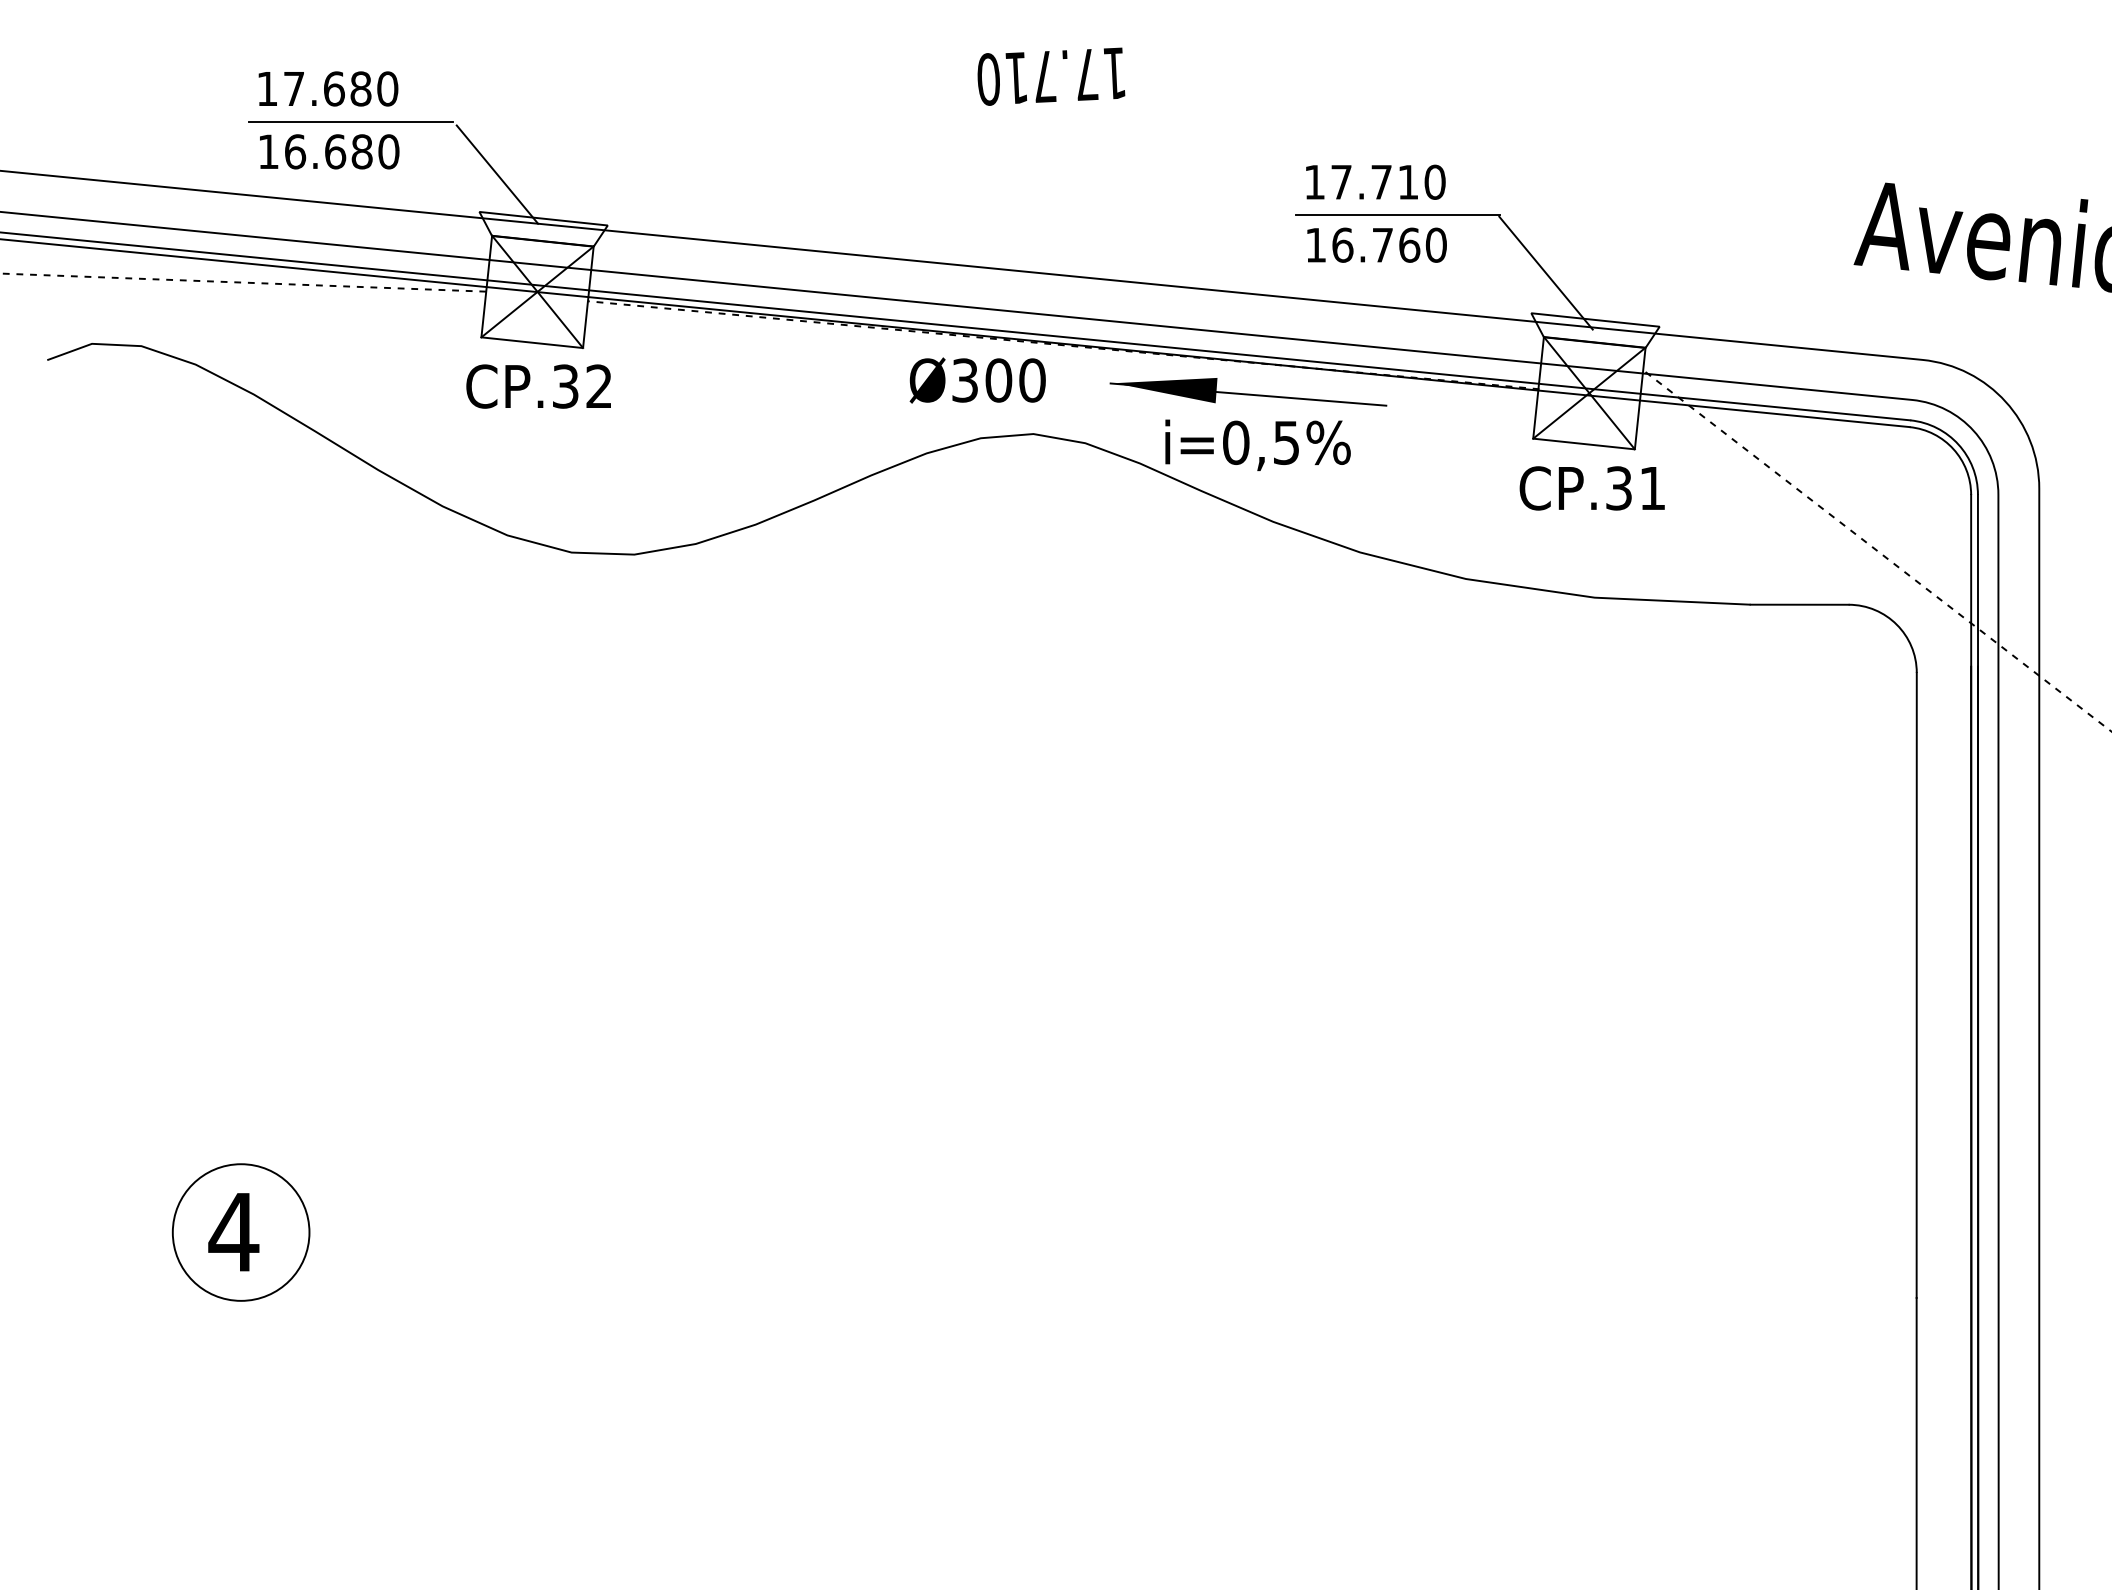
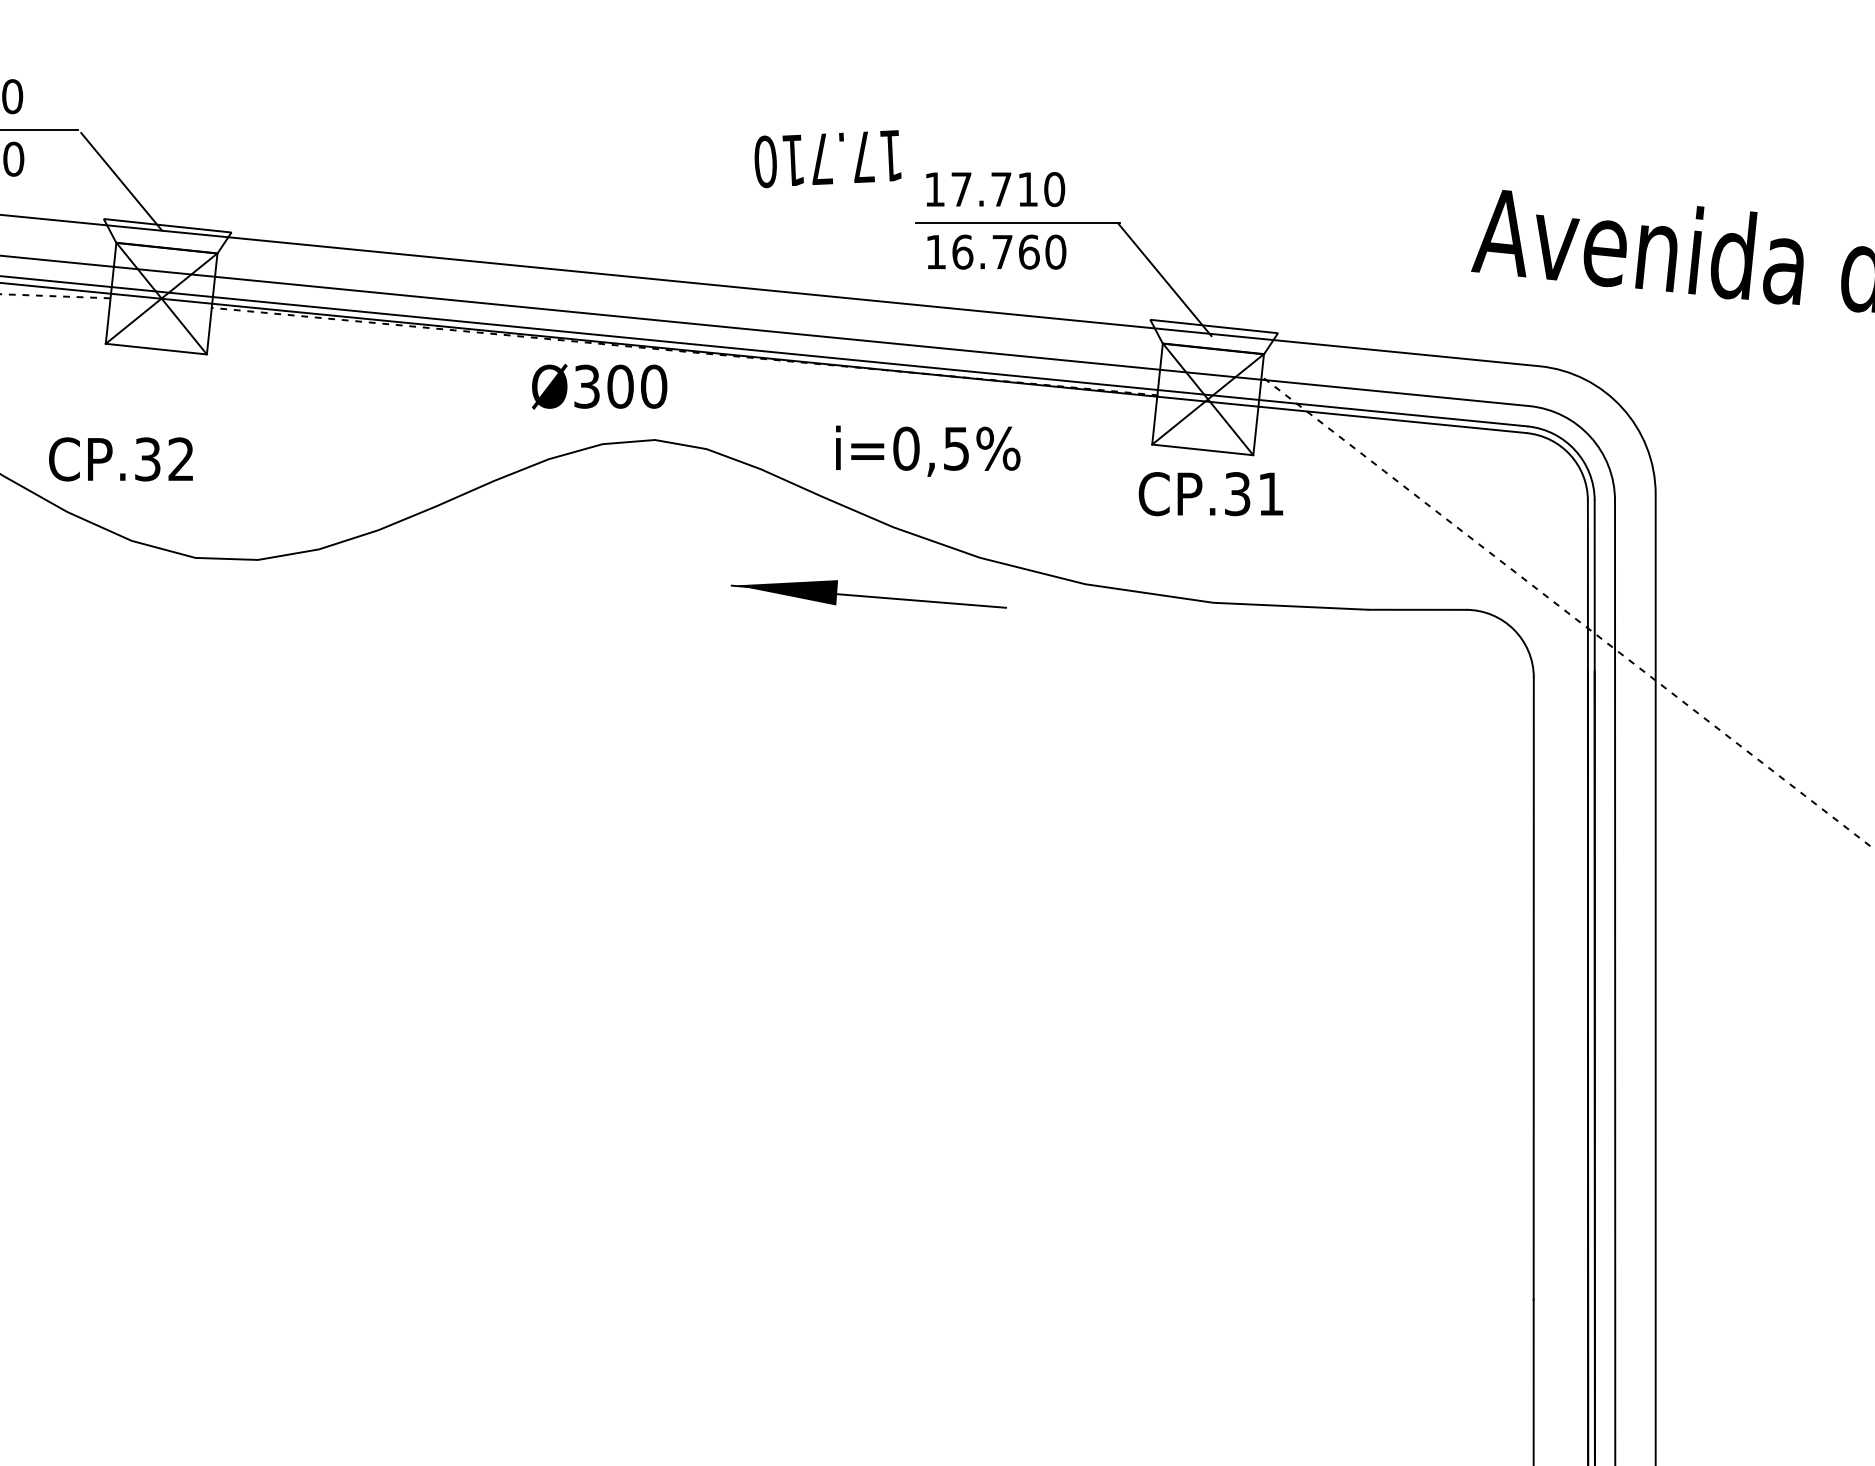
text: (1051, 76) -> (828, 158), moved
text: (538, 386) -> (120, 459), moved
part: (1248, 392) -> (868, 594), moved
text: (1257, 444) -> (927, 450), moved

